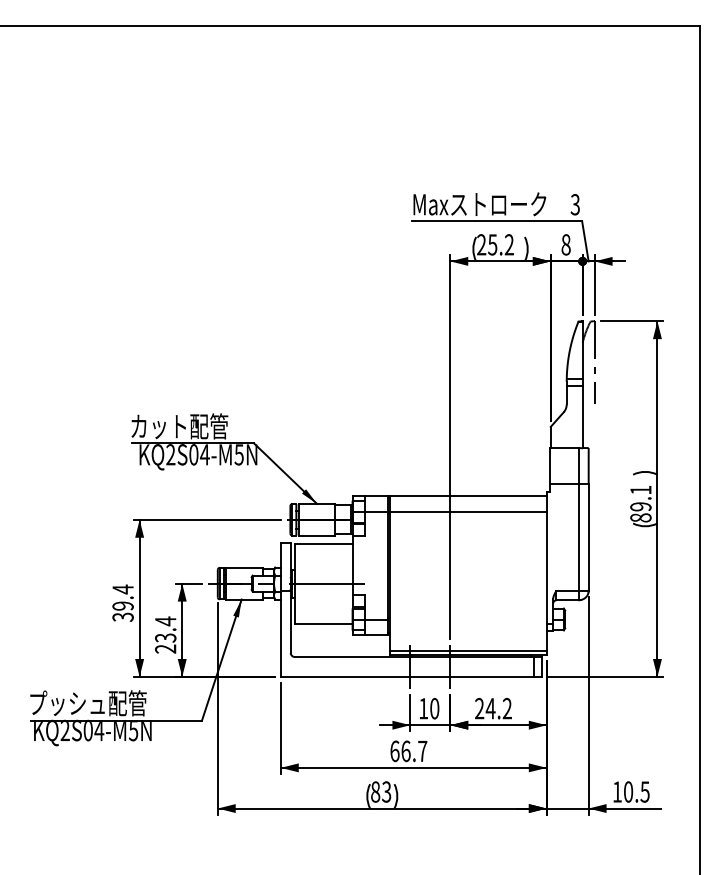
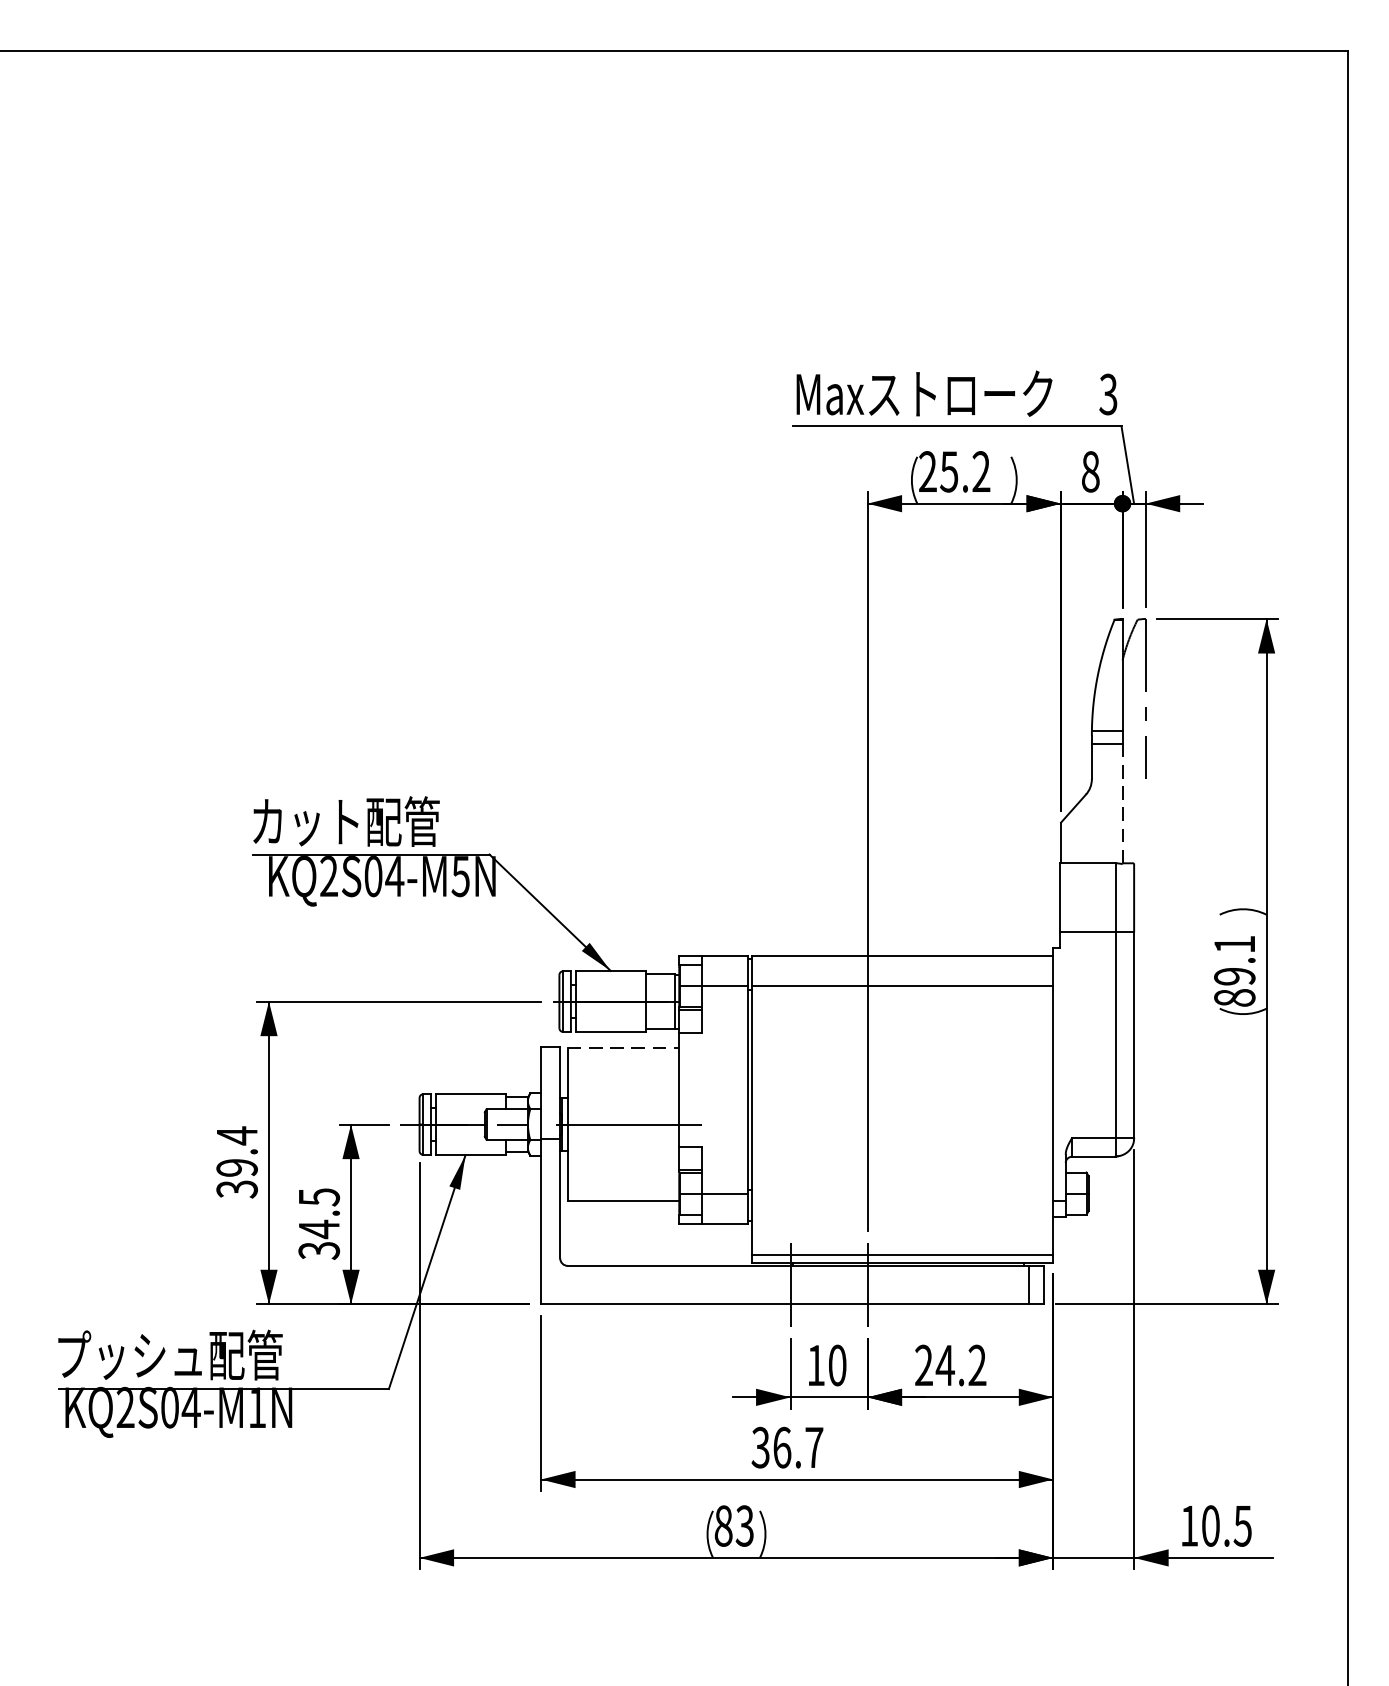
line: (582, 417) -> (1122, 804), solid -> dashed
line: (323, 543) -> (623, 1047), solid -> dashed
text: (165, 634) -> (318, 1222), 23.4 -> 34.5
text: (133, 731) -> (257, 1409), KQ2S04-M5N -> KQ2S04-M1N
text: (394, 751) -> (760, 1447), 66.7 -> 36.7

